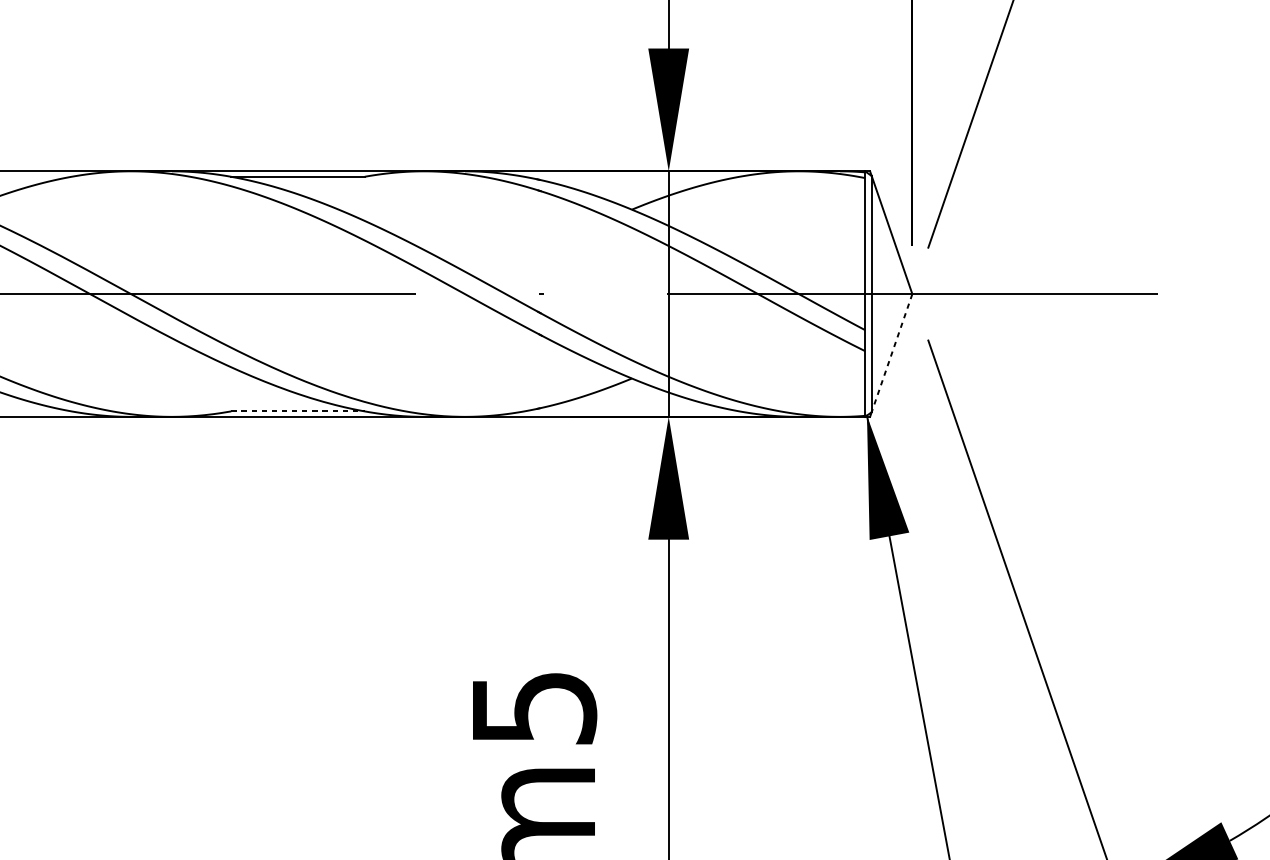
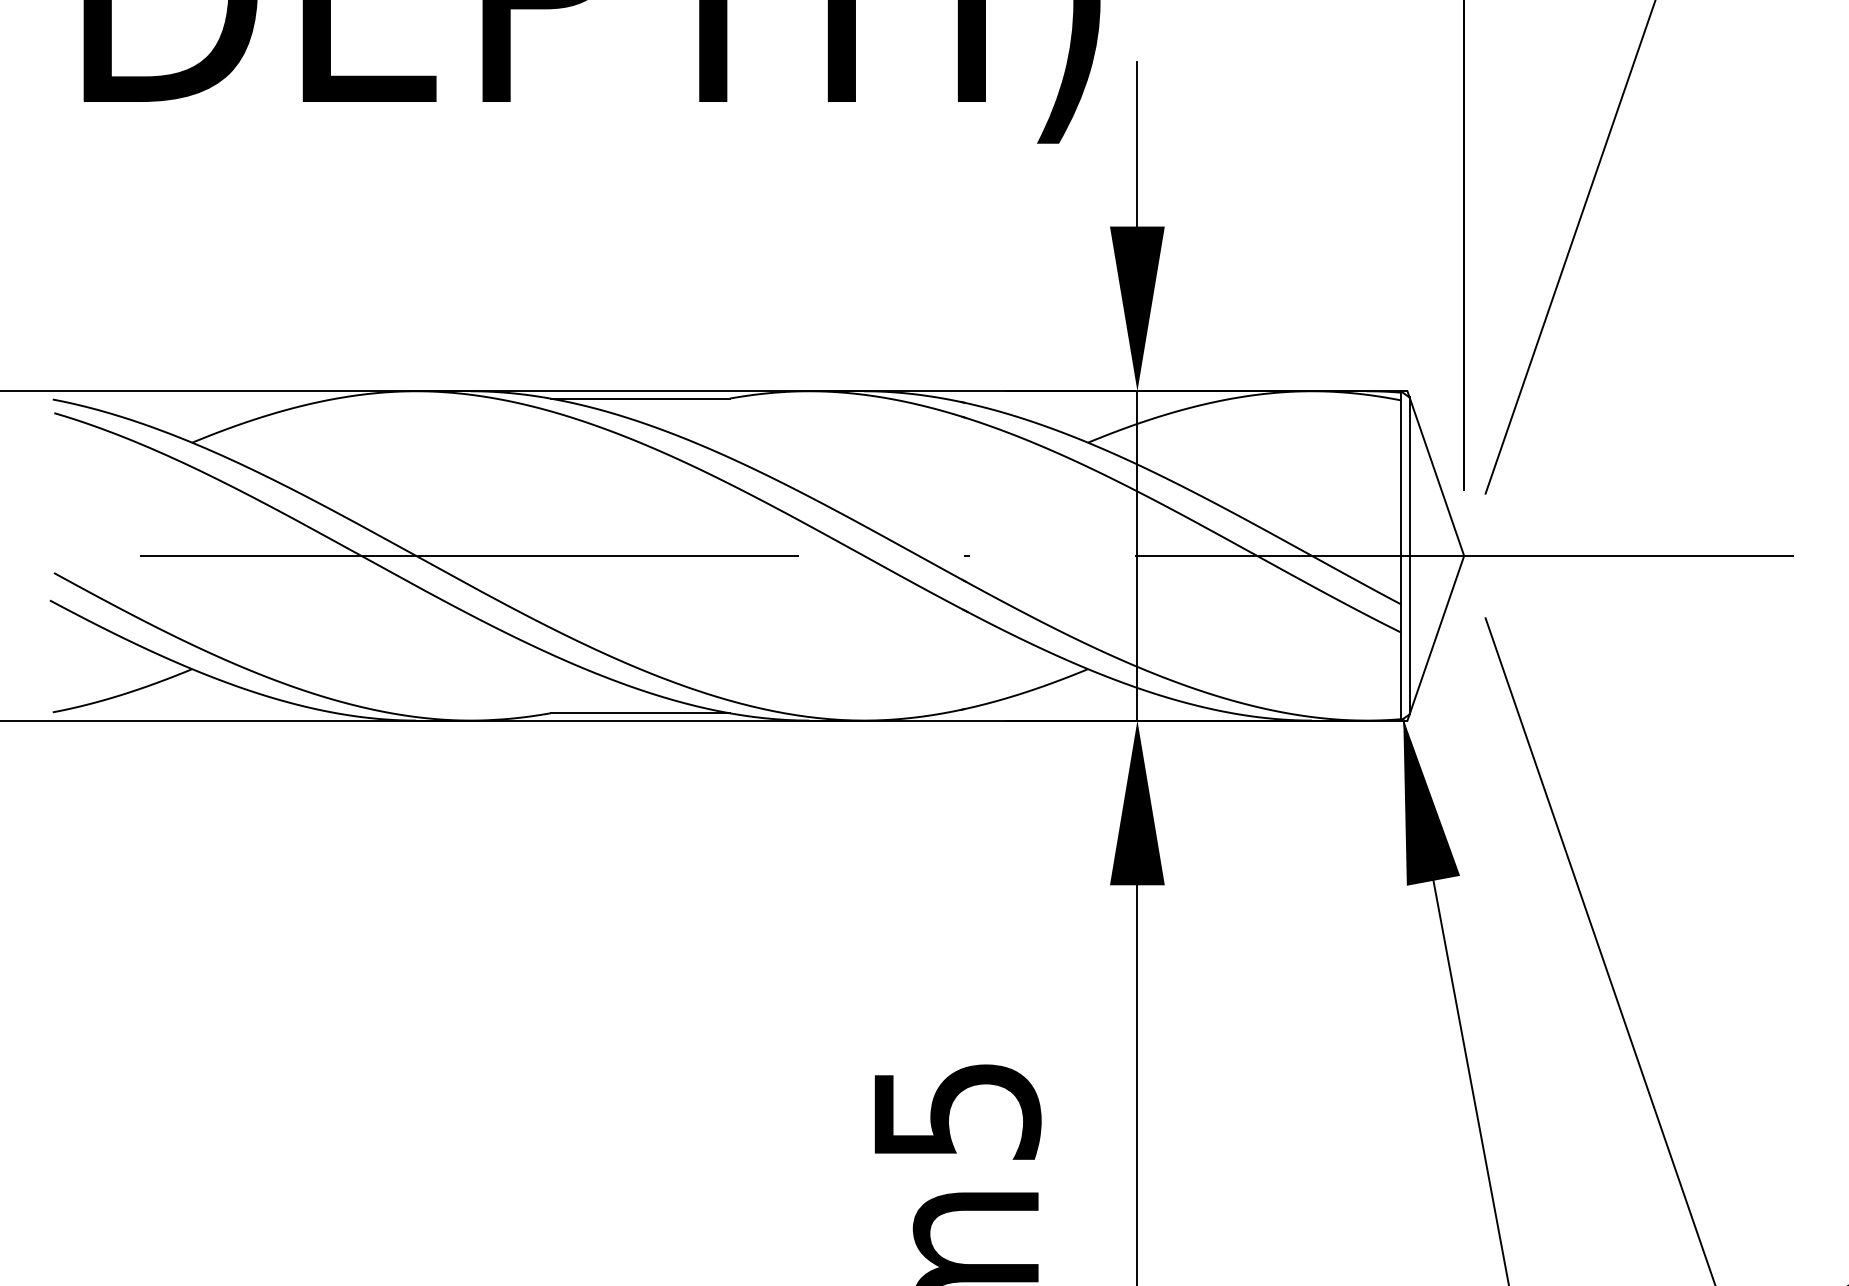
line: (891, 353) -> (1436, 635), dashed -> solid
line: (298, 411) -> (640, 713), dashed -> solid

